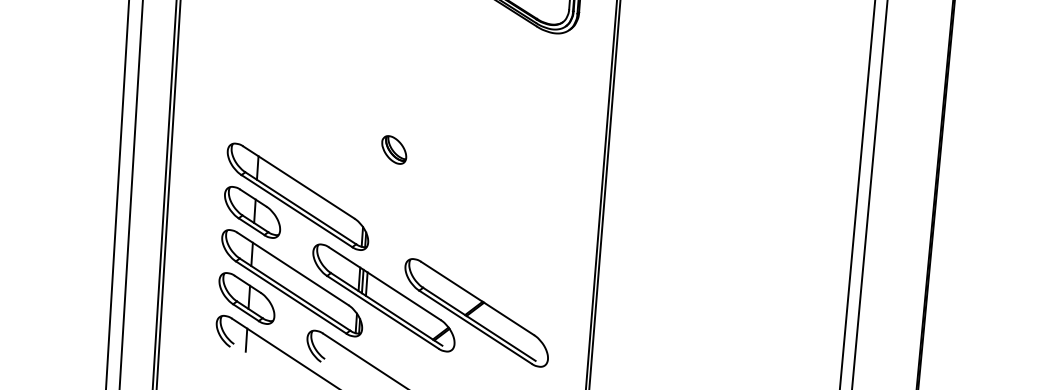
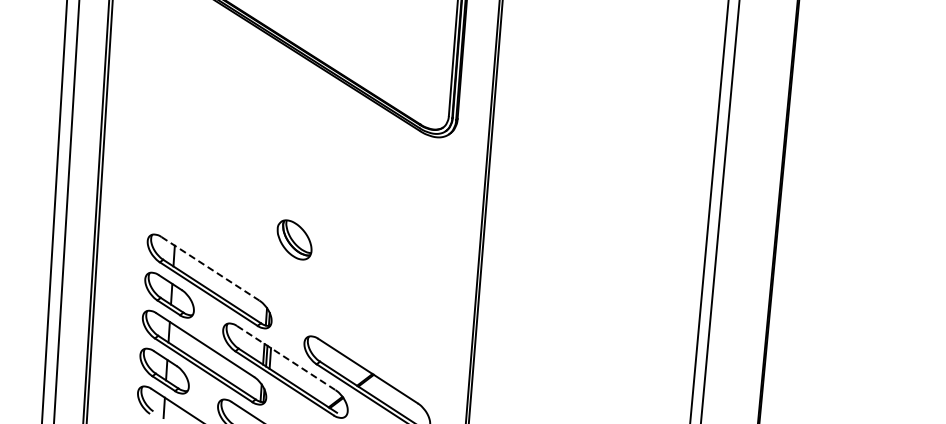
part: (394, 150) -> (294, 240), size x1.6
line: (298, 183) -> (210, 269), solid -> dashed
line: (385, 284) -> (286, 358), solid -> dashed

